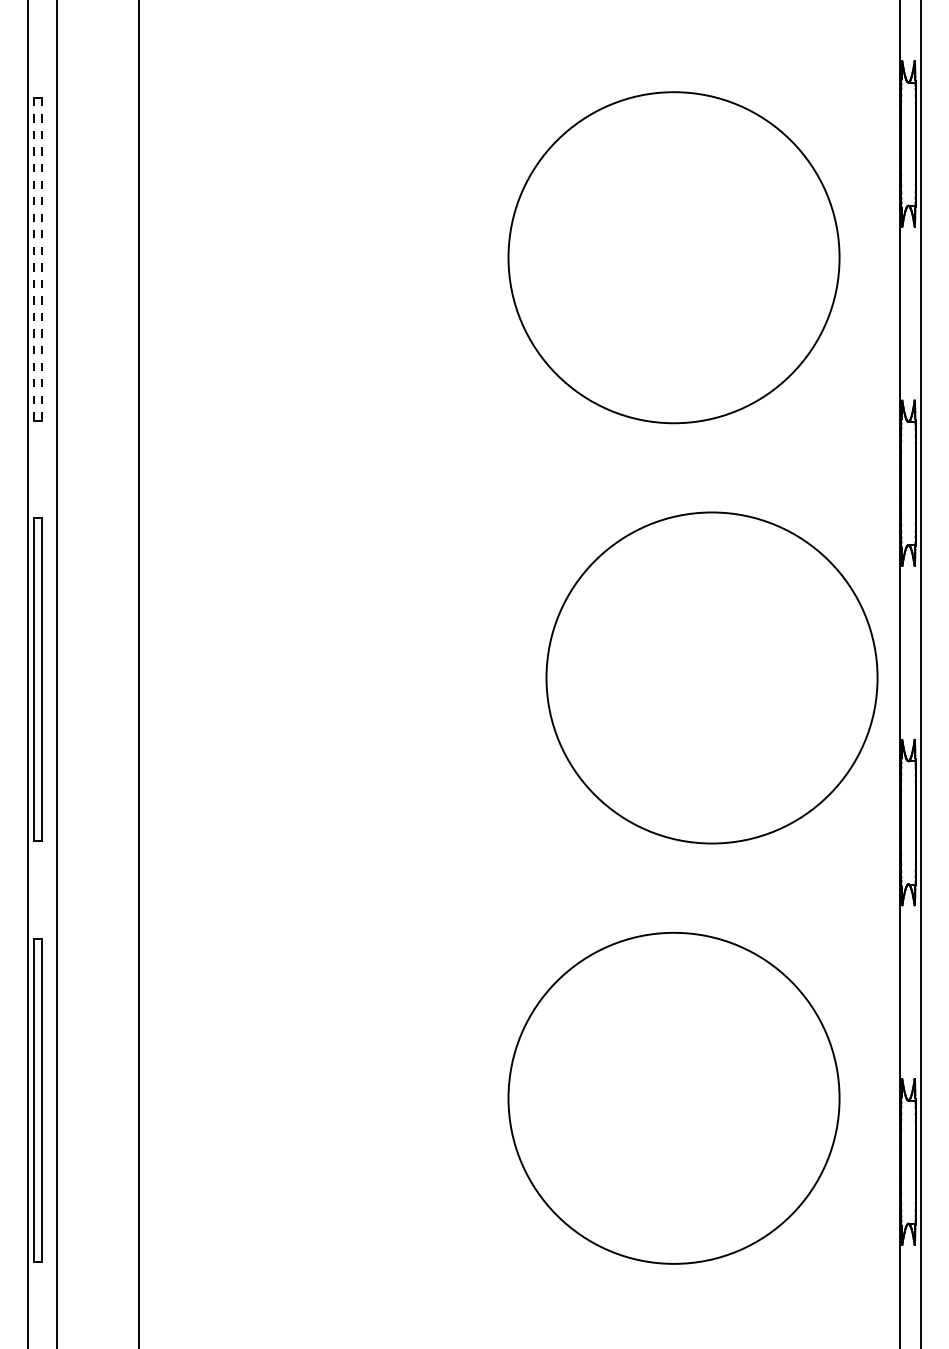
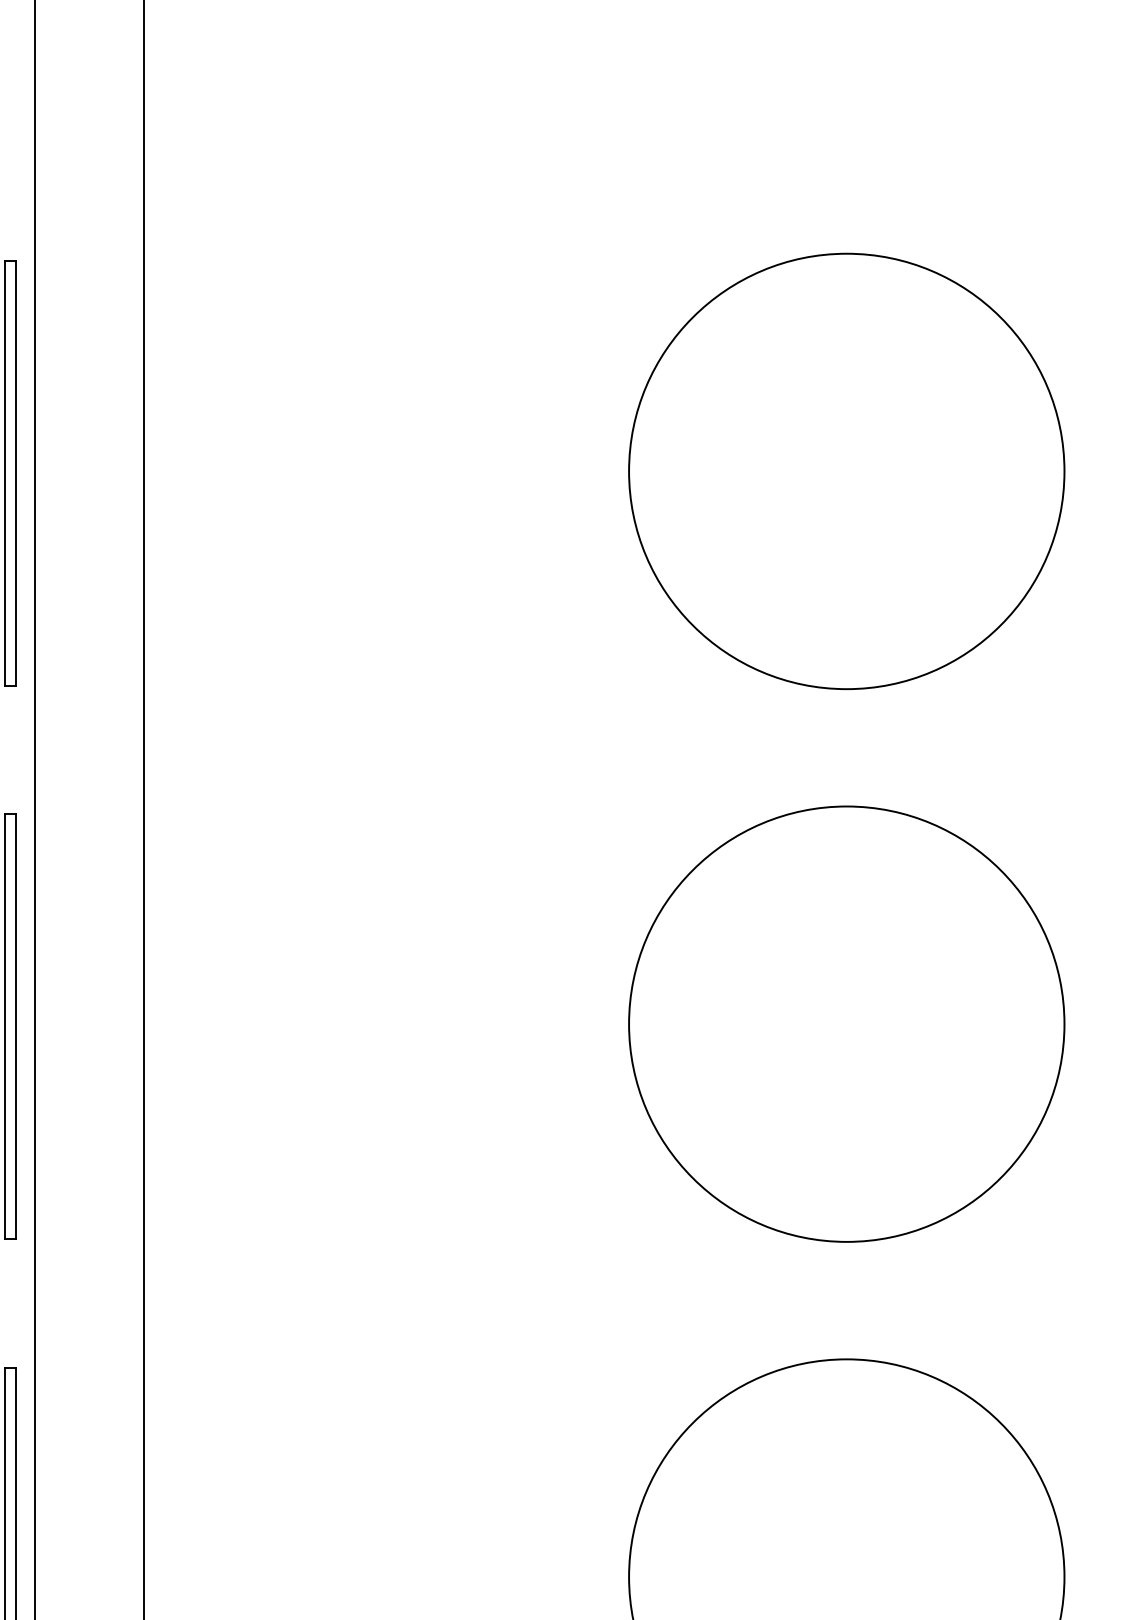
line: (34, 258) -> (5, 472), dashed -> solid
line: (42, 259) -> (16, 473), dashed -> solid
circle: (711, 677) -> (846, 1023), moved

